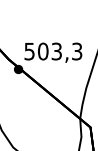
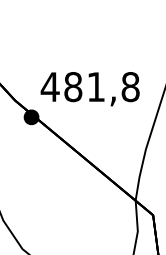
text: (53, 51) -> (90, 86), 503,3 -> 481,8

